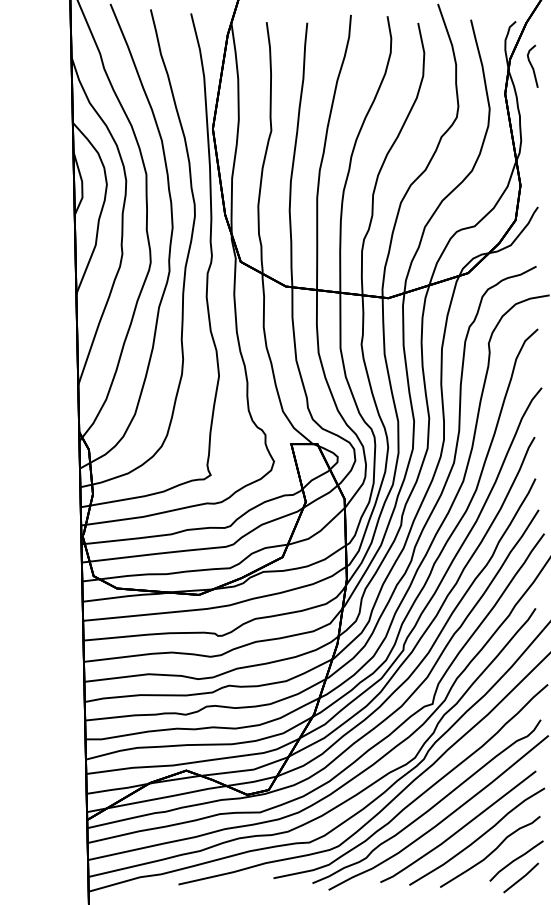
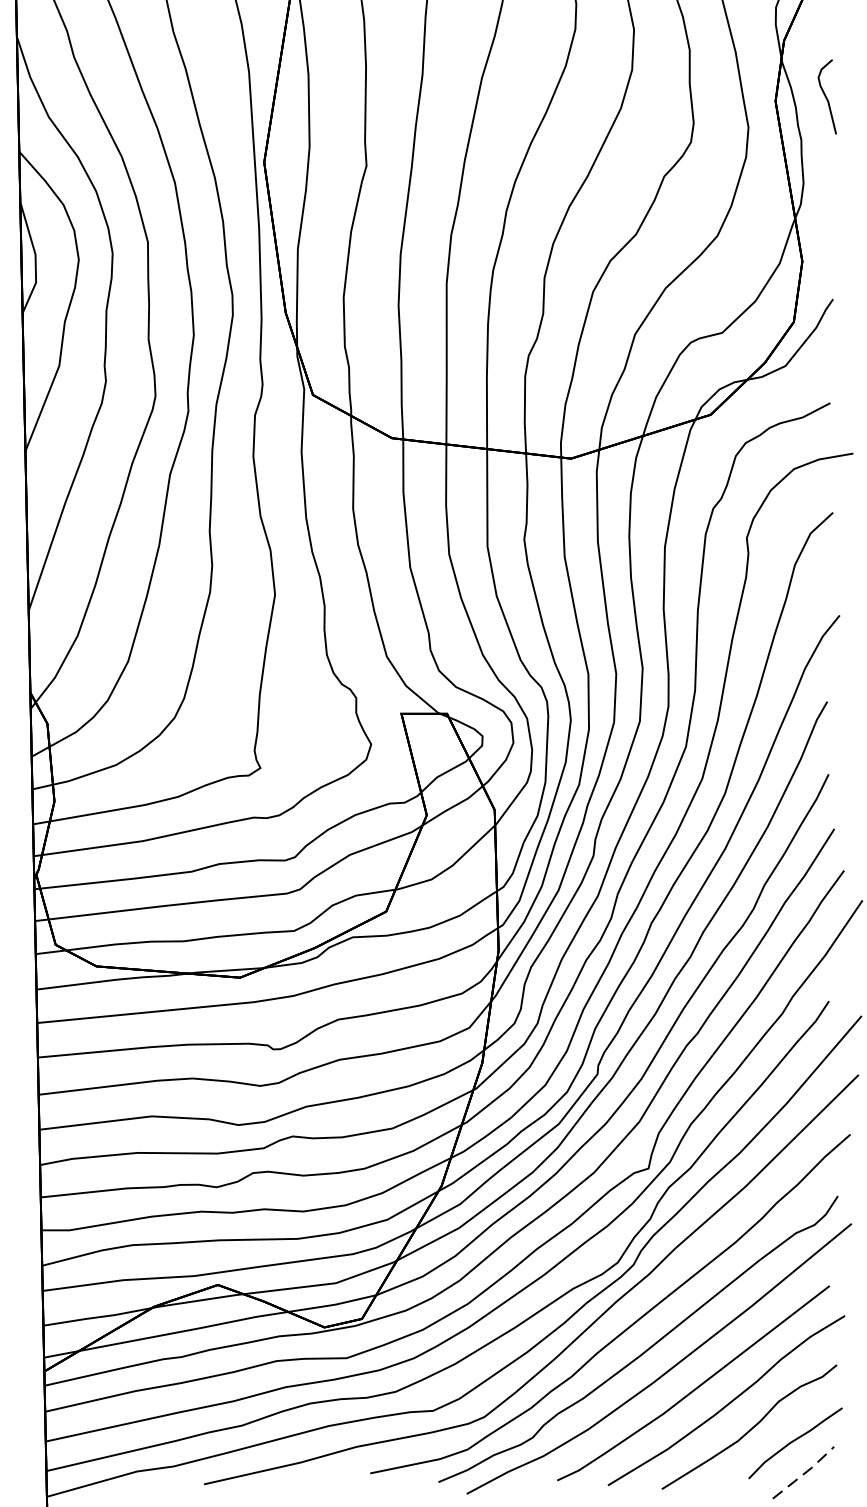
curve: (532, 65) -> (826, 95), moved
line: (522, 878) -> (805, 1473), solid -> dashed

